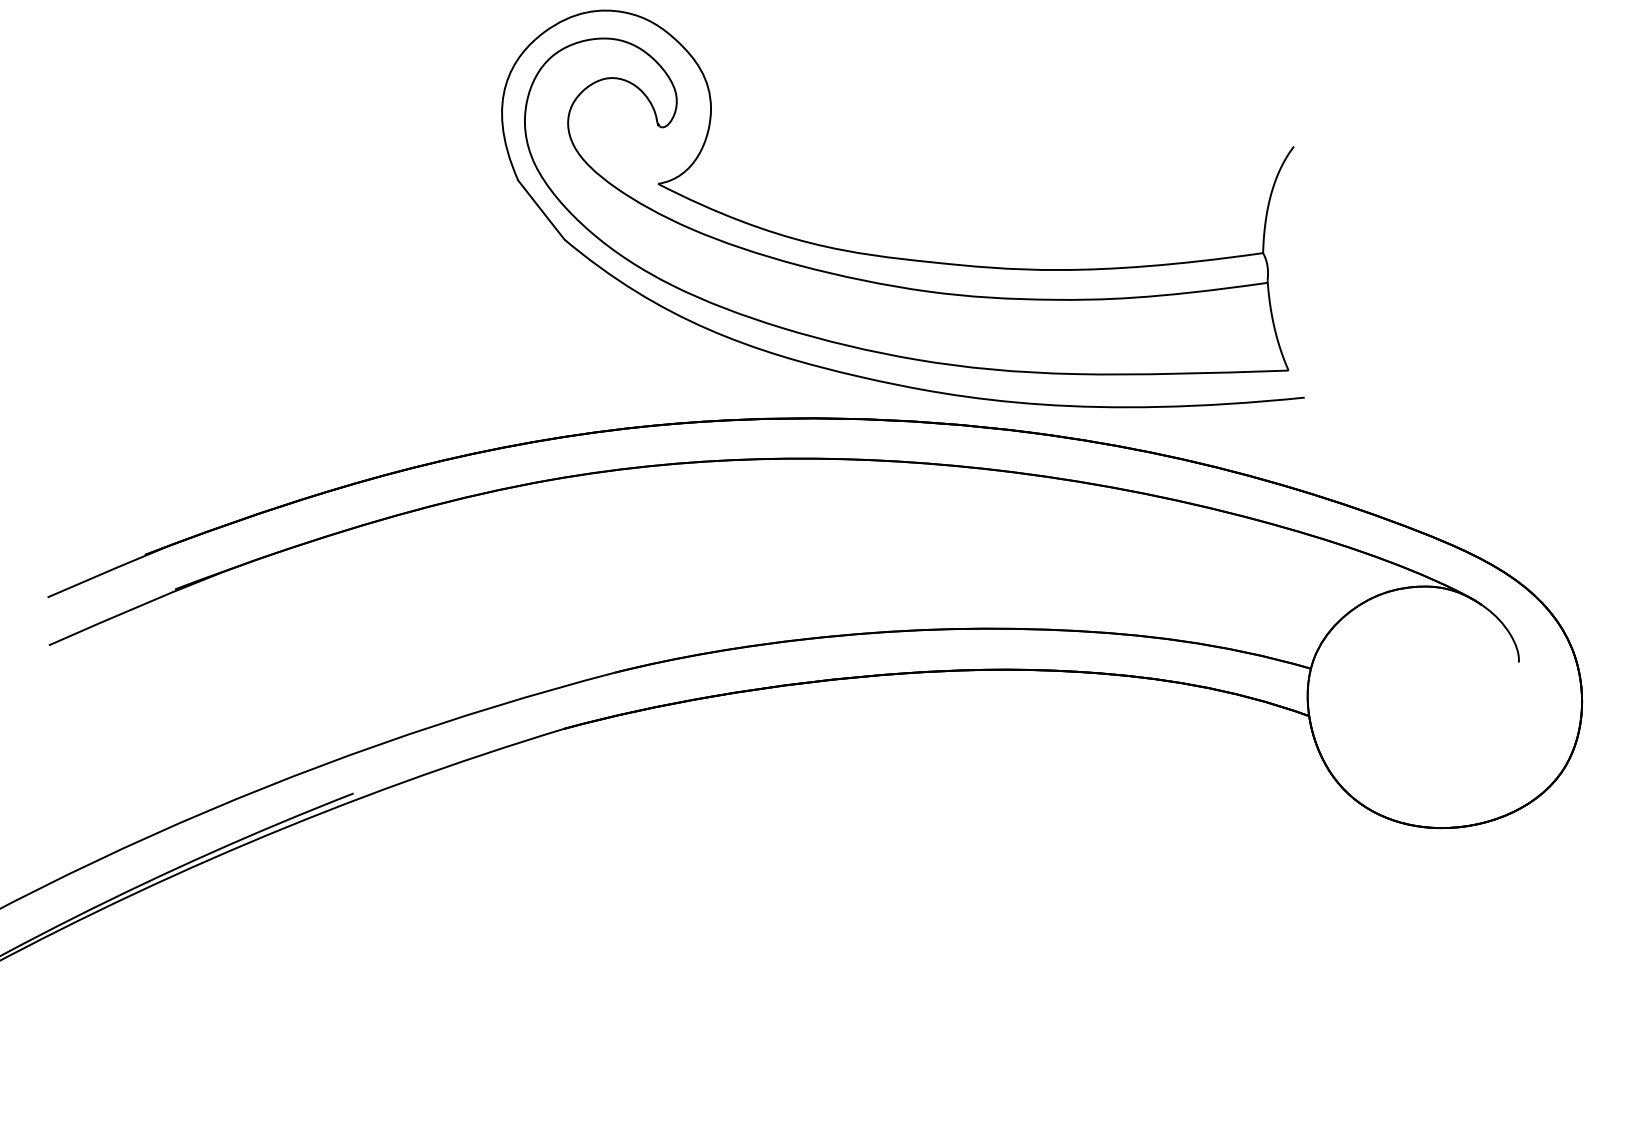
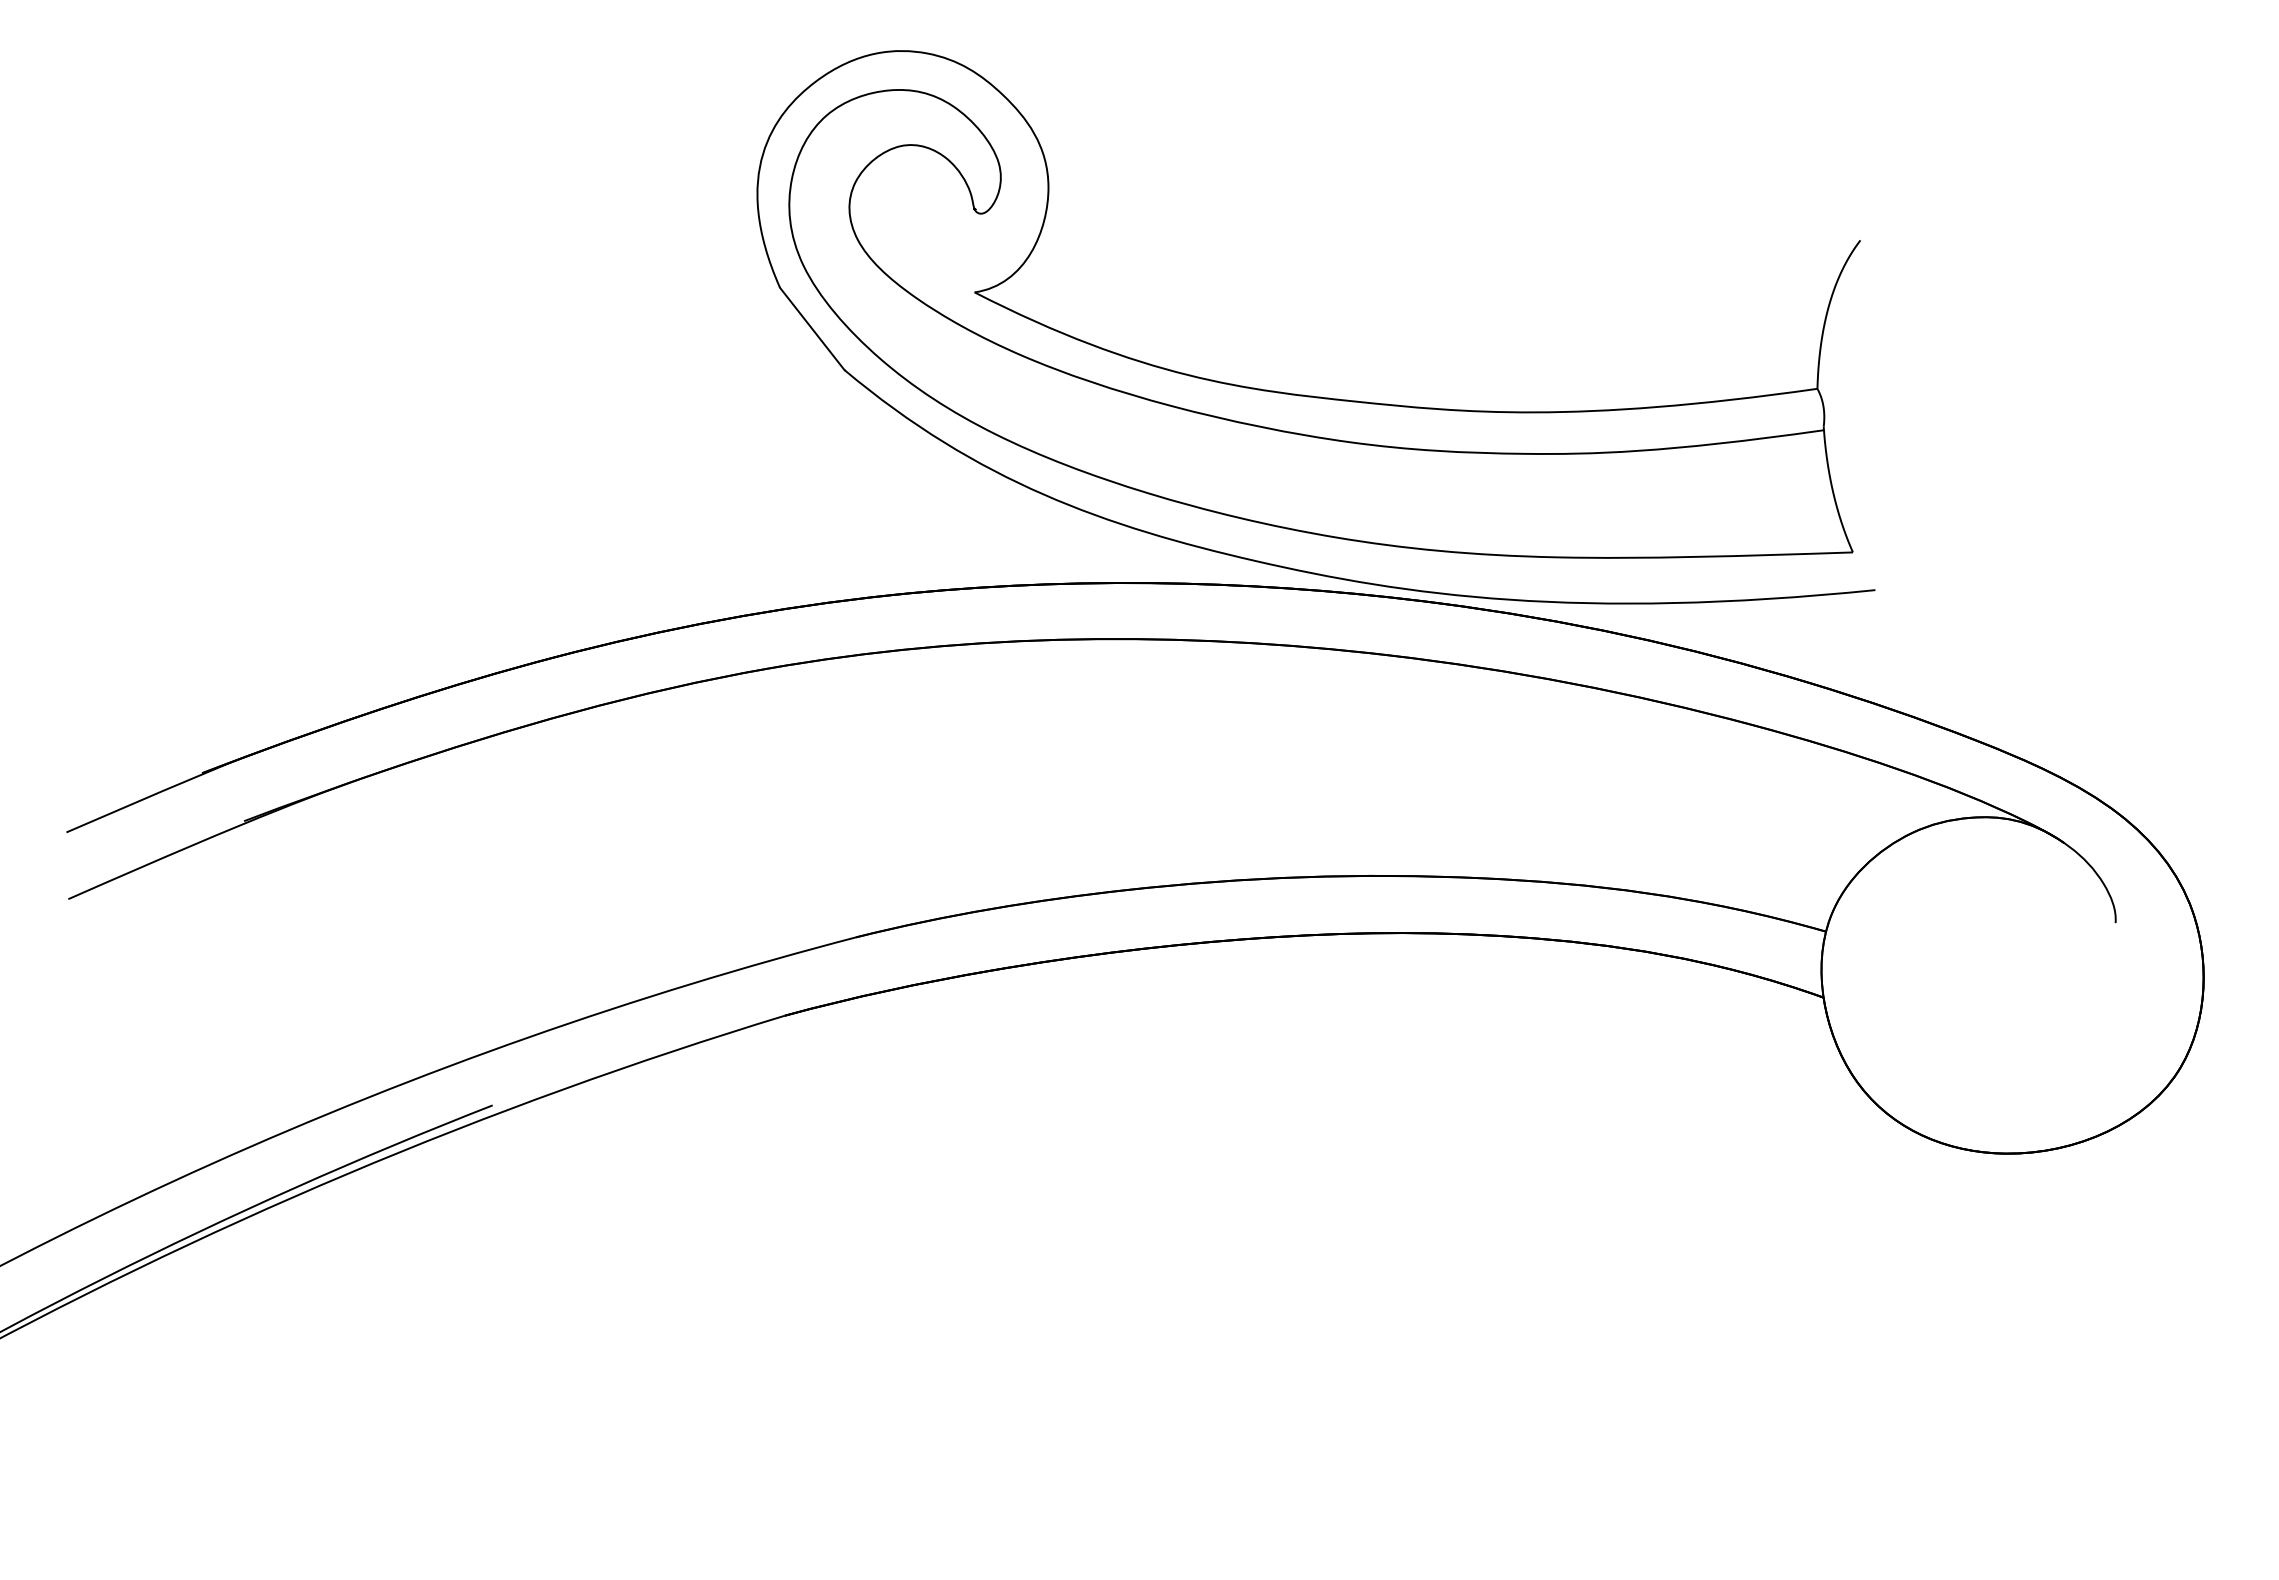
part: (894, 257) -> (1303, 394), moved

